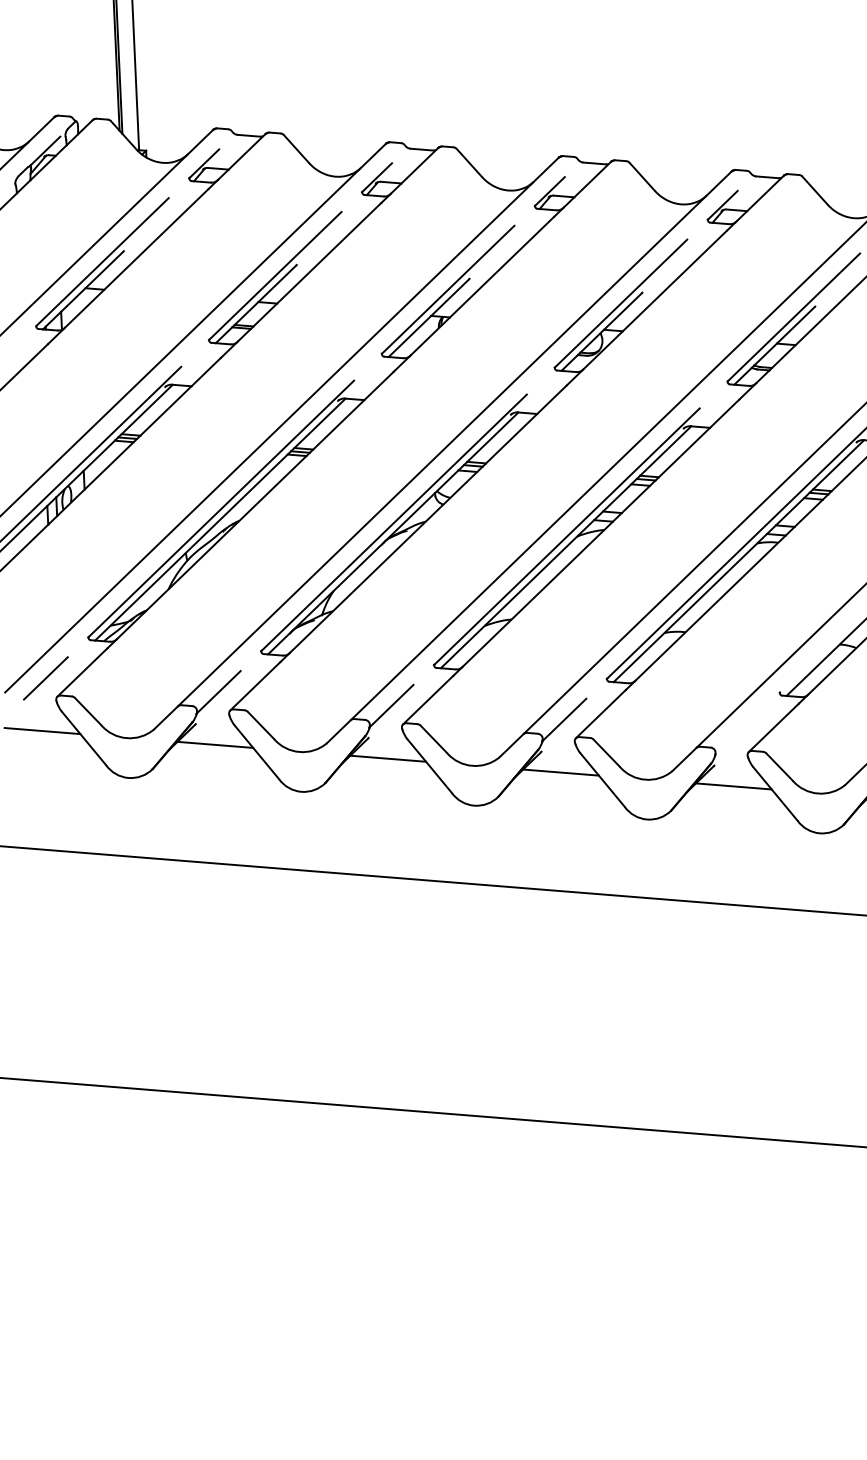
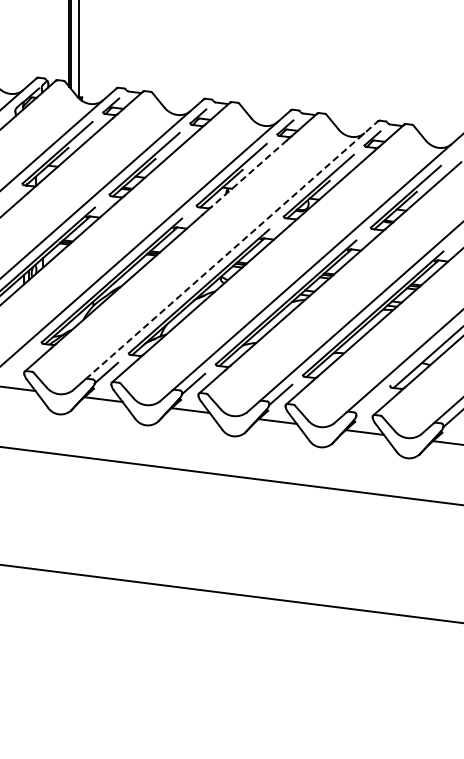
line: (482, 285) -> (249, 173), solid -> dashed
line: (454, 439) -> (231, 250), solid -> dashed
line: (44, 677) -> (18, 361), removed

